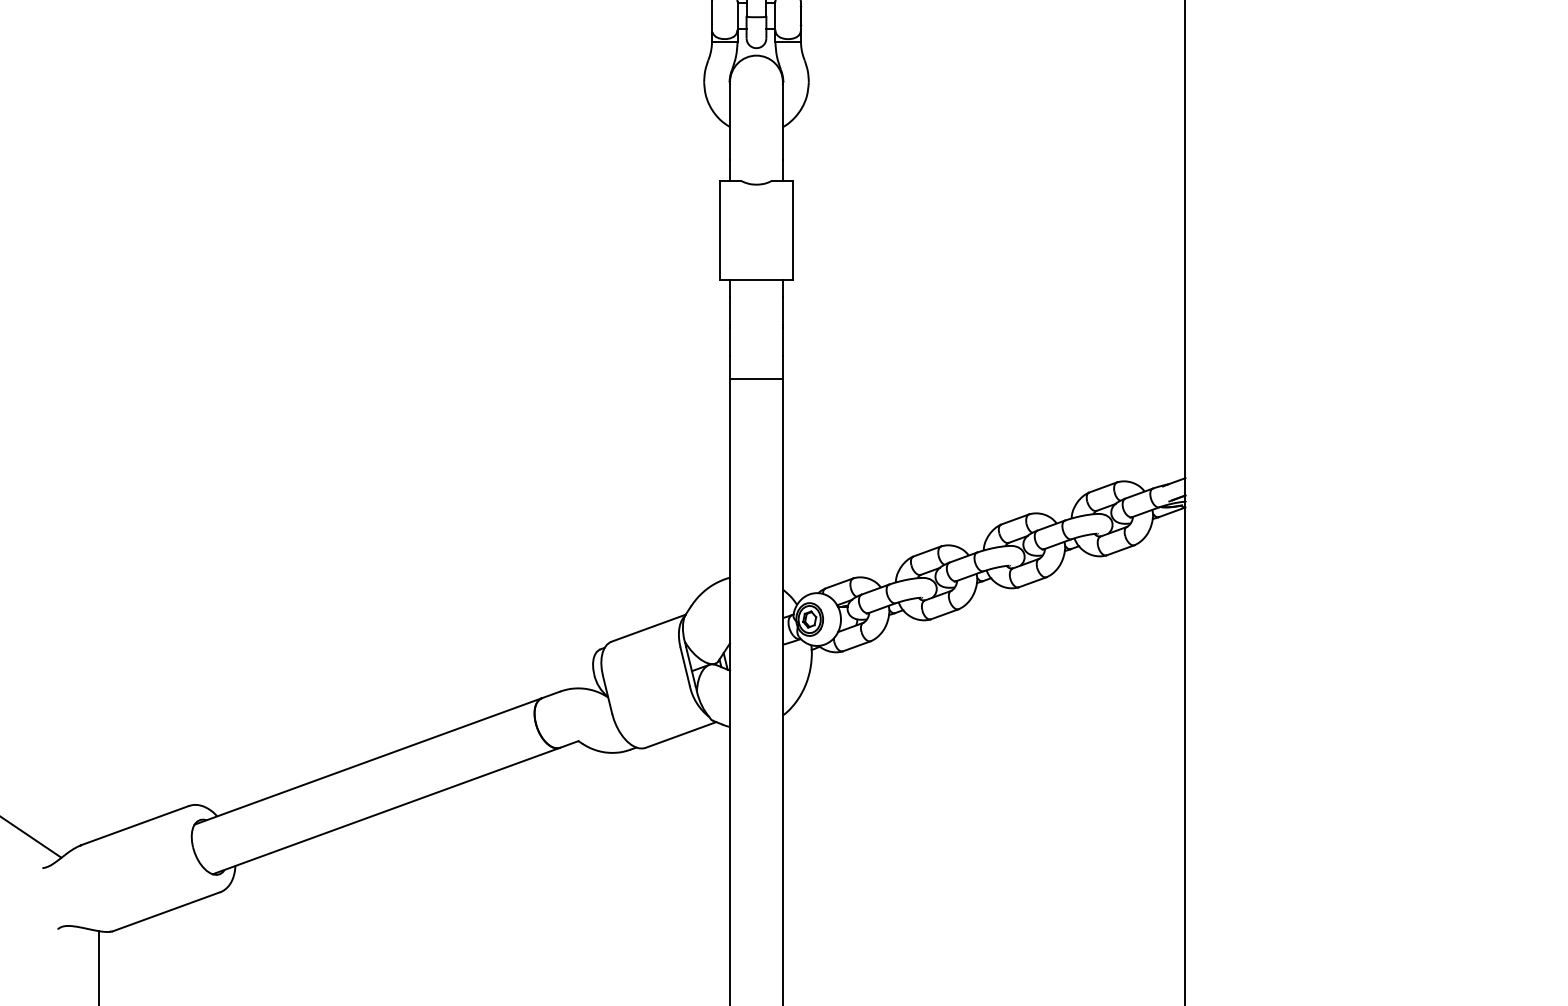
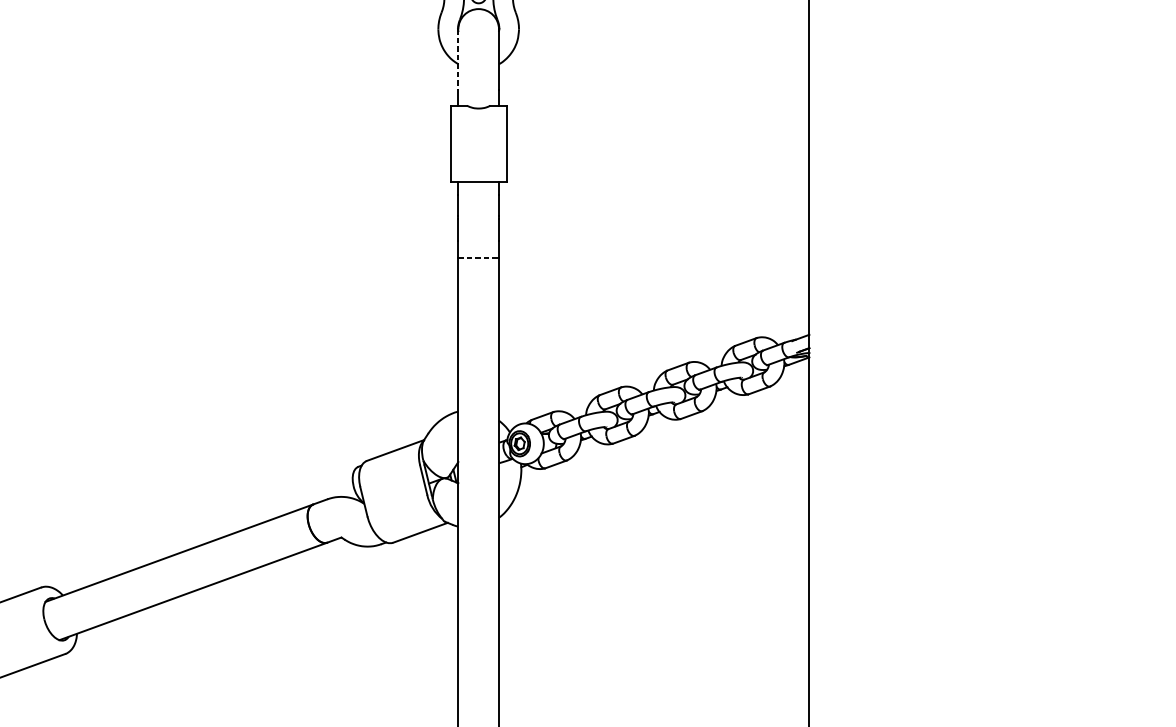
line: (730, 121) -> (458, 59), solid -> dashed
line: (756, 379) -> (478, 258), solid -> dashed

